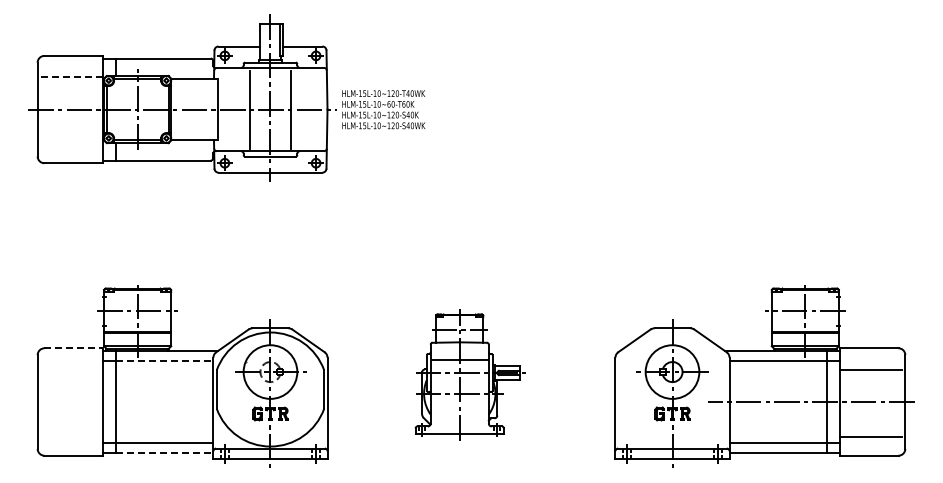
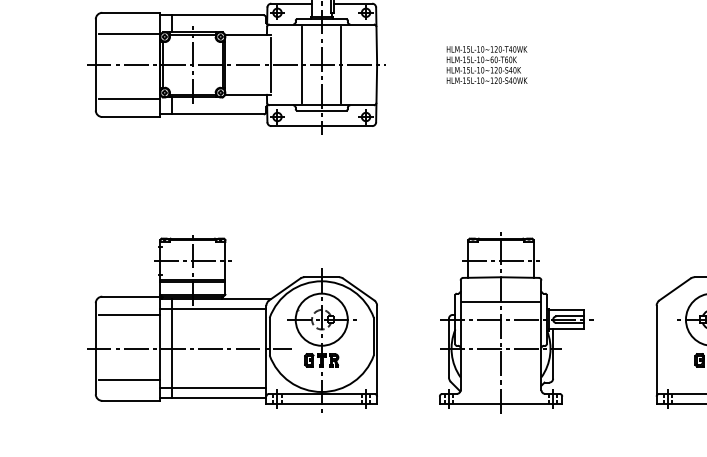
line: (72, 77) -> (129, 33), dashed -> solid
text: (383, 109) -> (486, 64), moved
line: (72, 144) -> (129, 98), added
line: (73, 348) -> (130, 296), dashed -> solid
line: (164, 361) -> (218, 309), dashed -> solid
line: (72, 367) -> (129, 315), added
part: (470, 374) -> (515, 322), size x1.43
line: (133, 402) -> (188, 349), added
line: (72, 434) -> (129, 380), added
line: (164, 452) -> (218, 397), dashed -> solid

